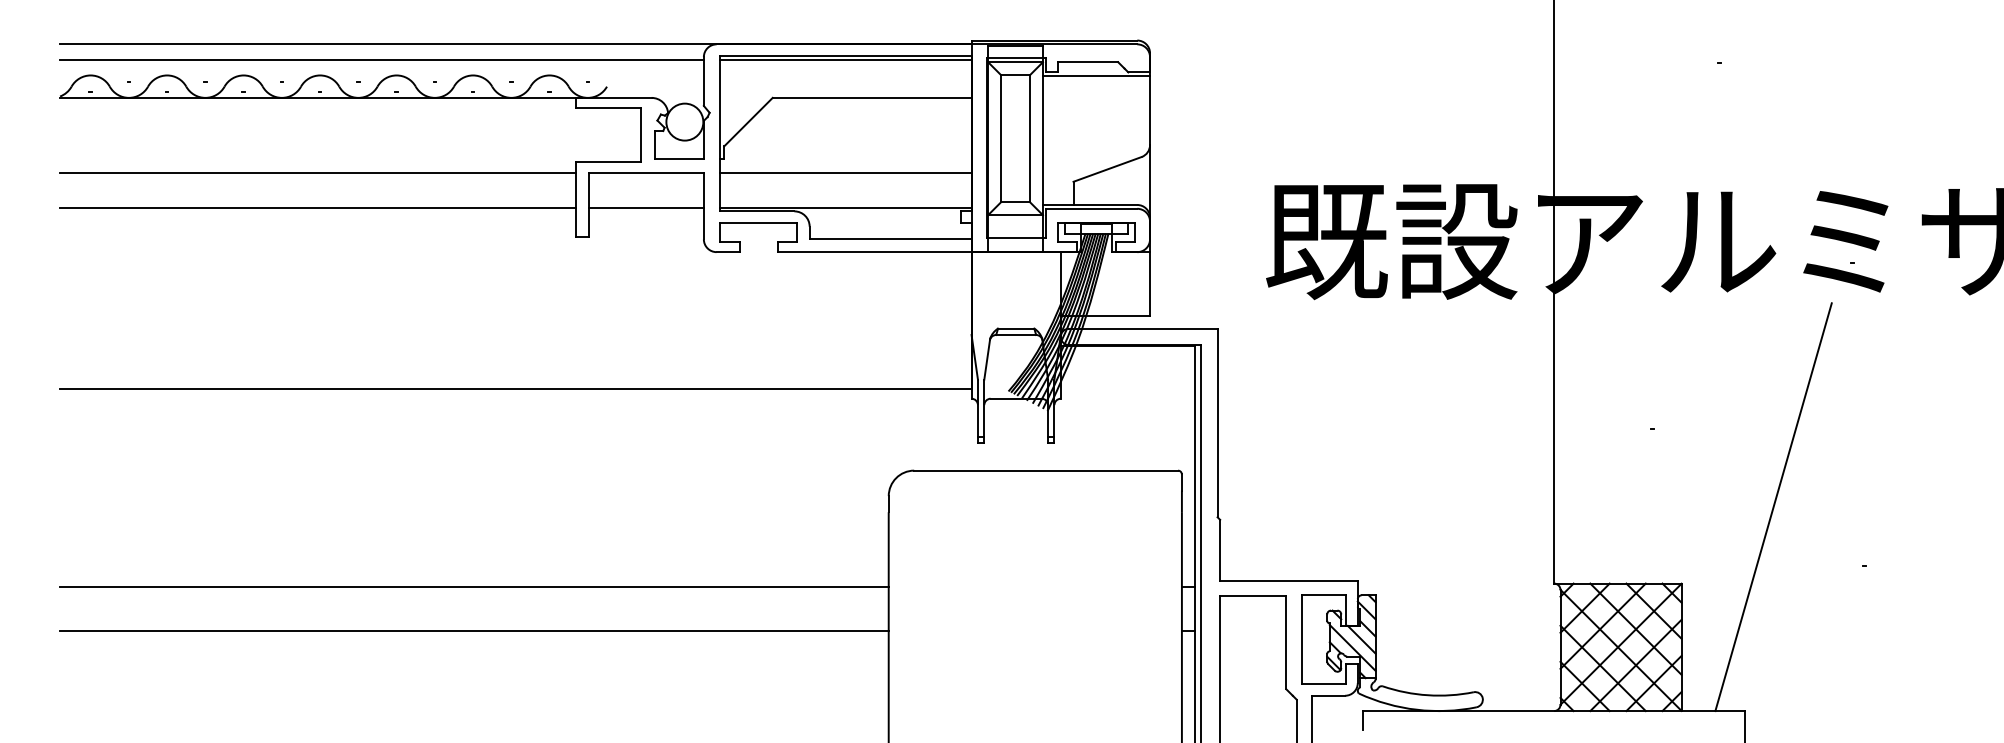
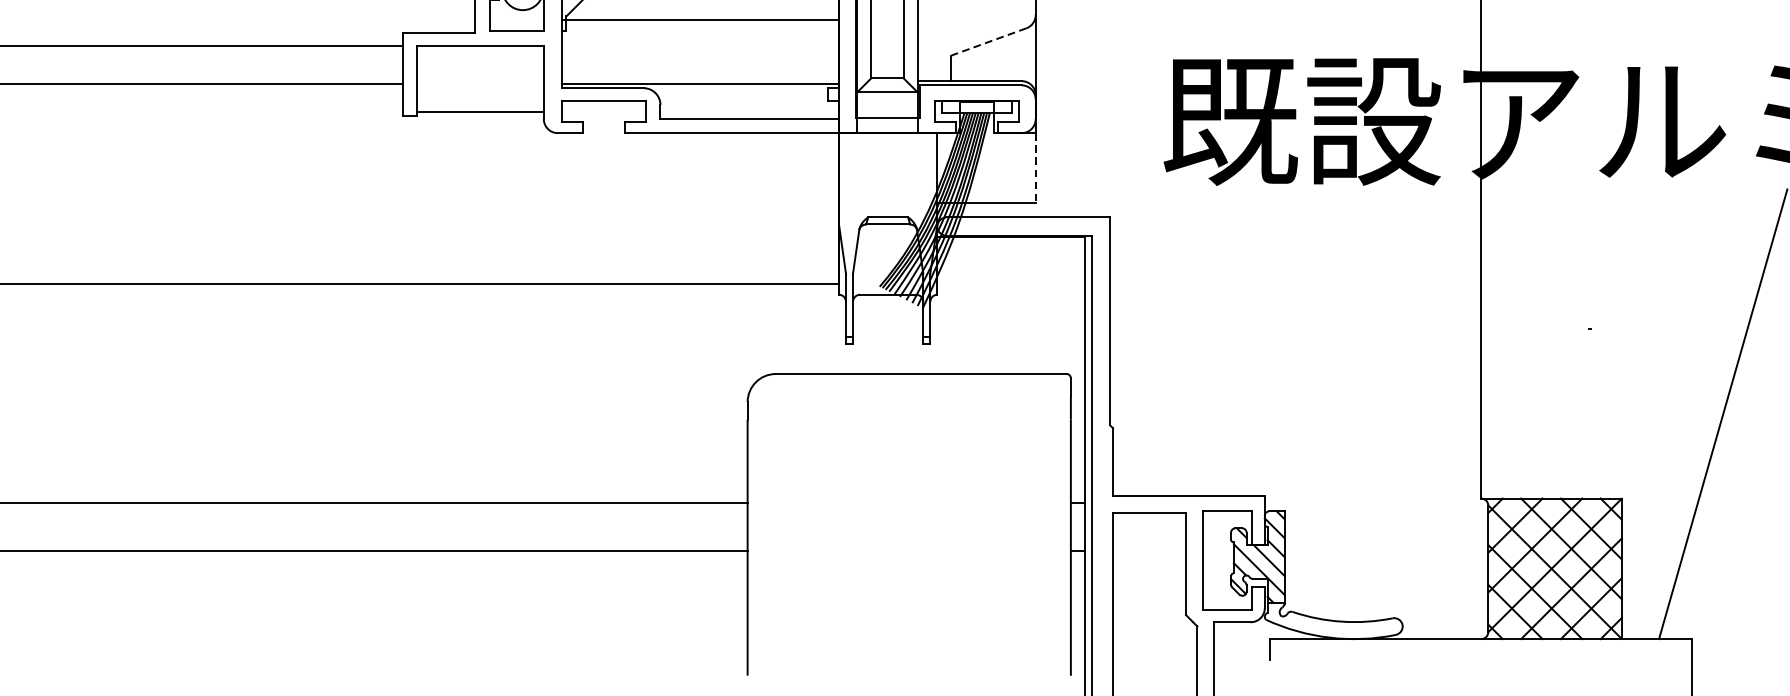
line: (1107, 169) -> (988, 42), solid -> dashed
line: (845, 173) -> (699, 19), moved
line: (646, 207) -> (480, 111), moved
line: (1150, 284) -> (1036, 168), solid -> dashed

